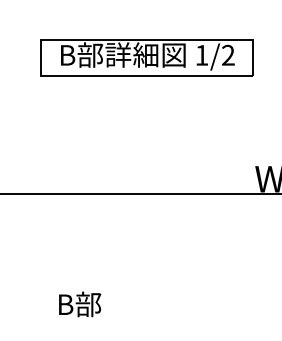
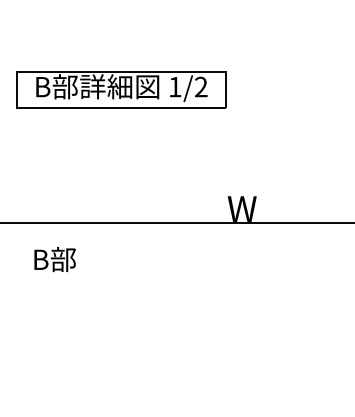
text: (79, 304) -> (54, 259), moved

